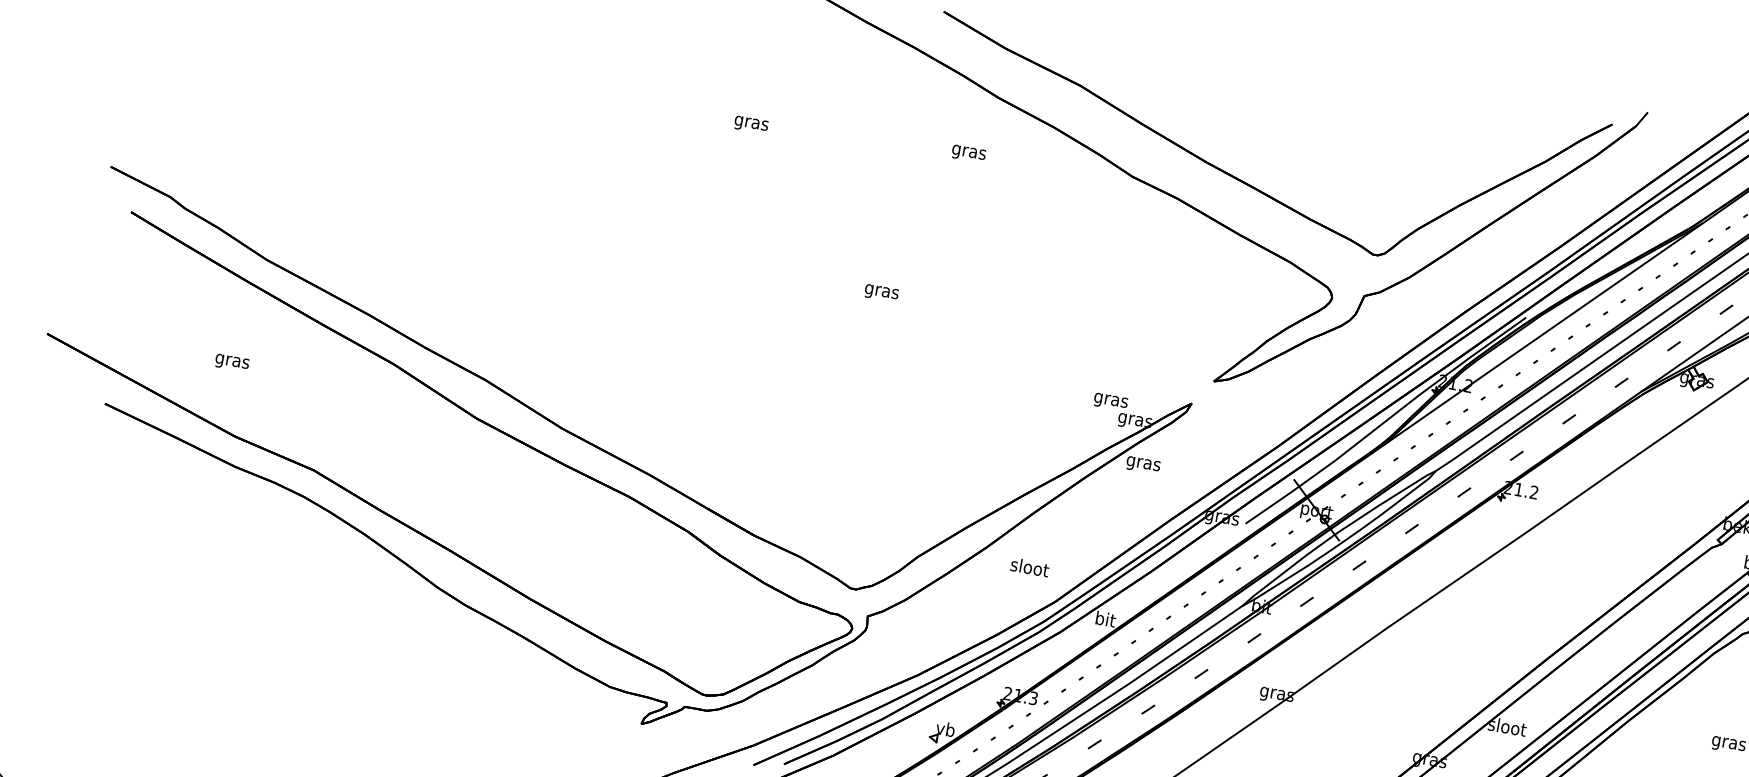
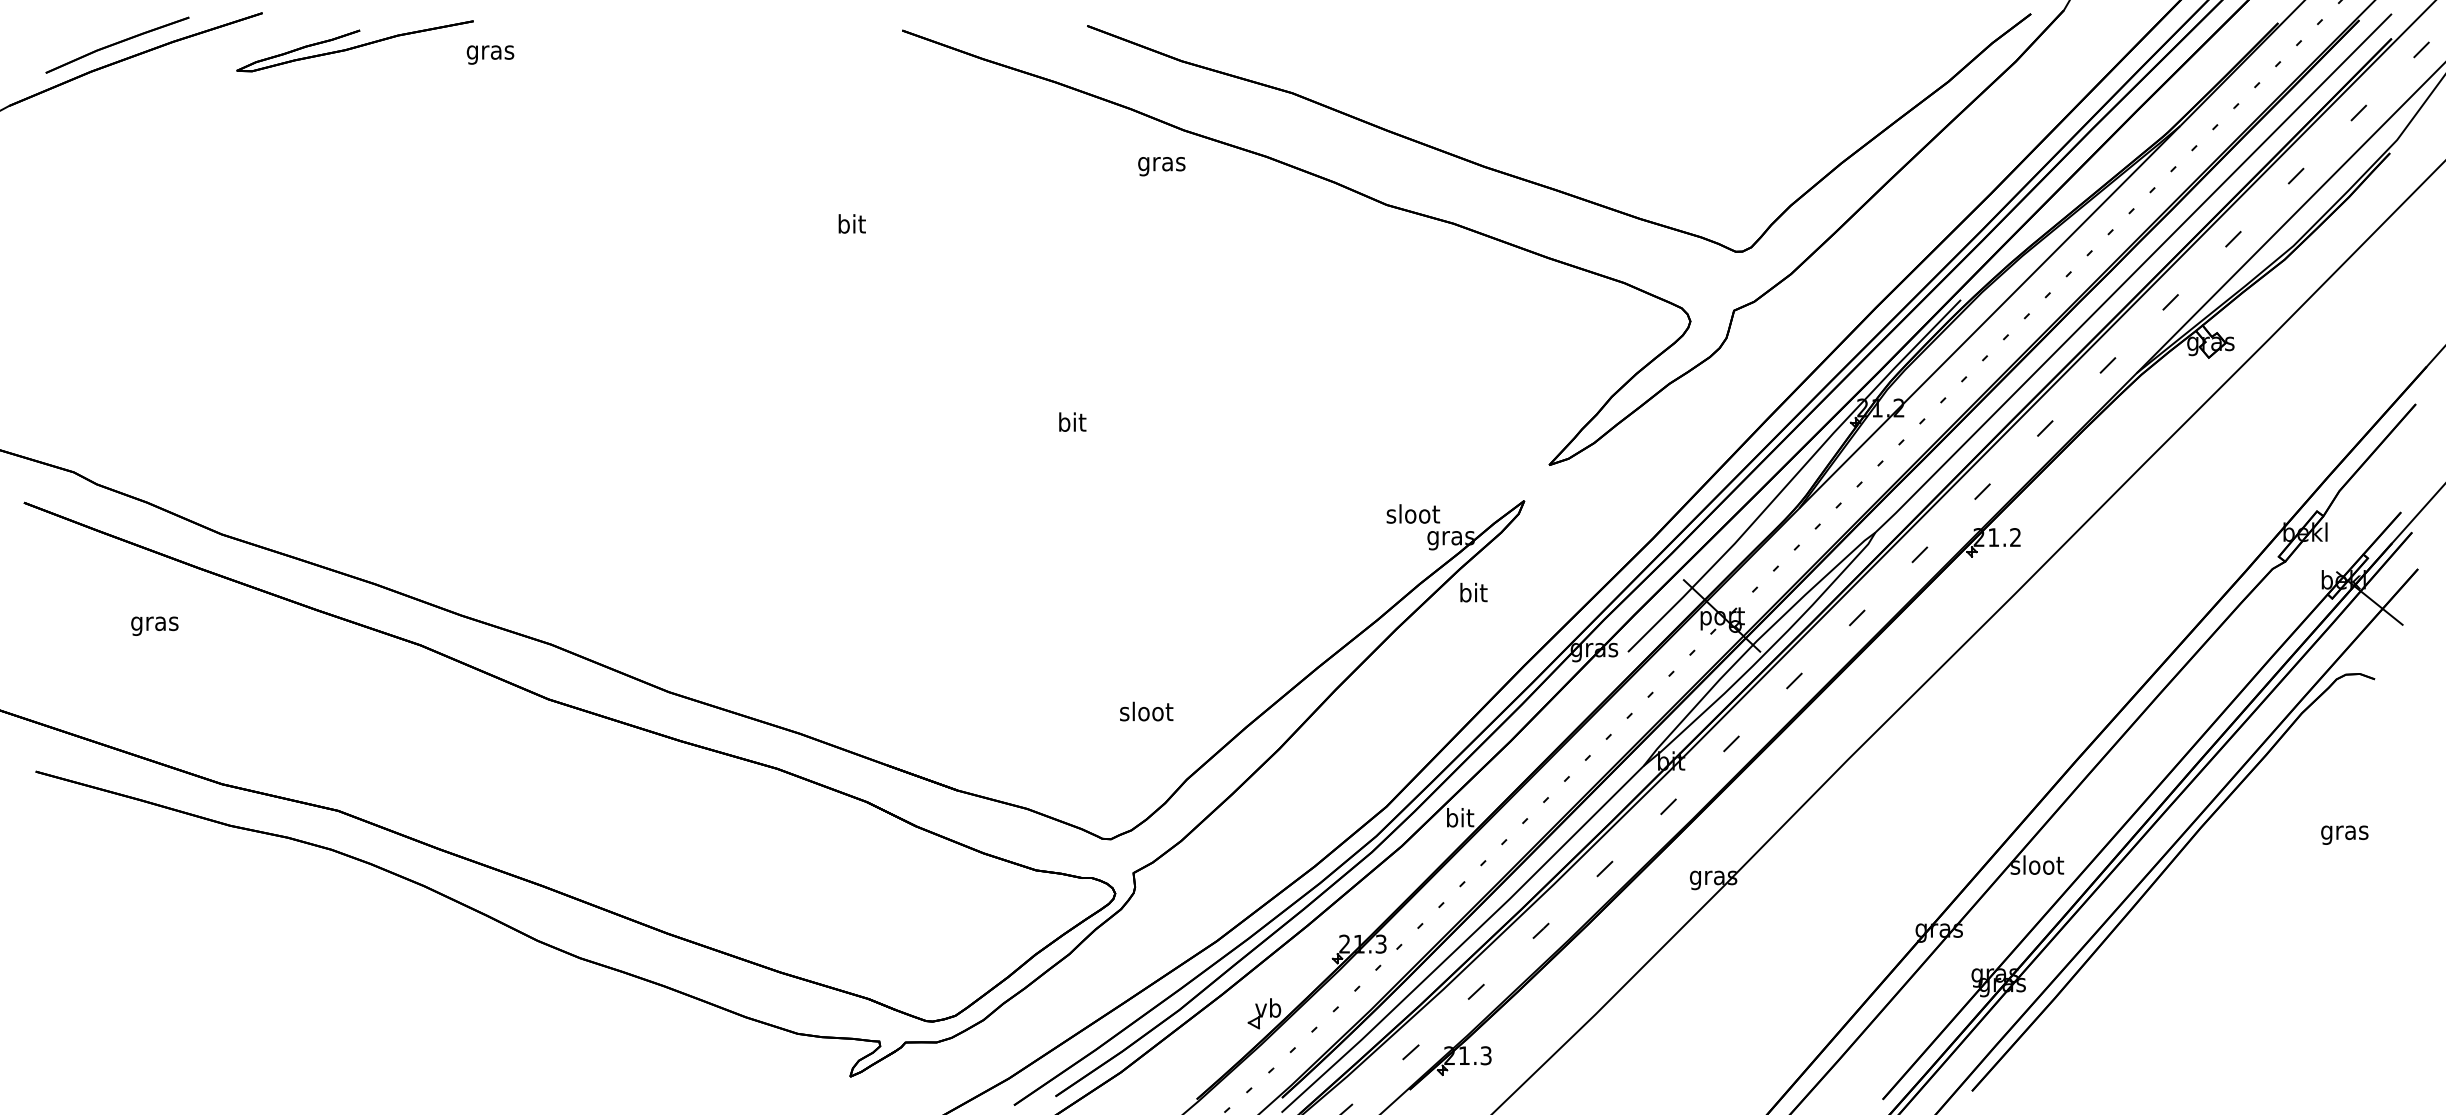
text: (751, 123) -> (851, 226), gras -> bit
text: (968, 153) -> (1161, 166), moved
text: (881, 291) -> (1071, 424), gras -> bit
text: (231, 362) -> (154, 625), moved
text: (1111, 400) -> (1413, 516), gras -> sloot
text: (1143, 463) -> (1472, 594), gras -> bit
text: (1029, 567) -> (1146, 711), moved

